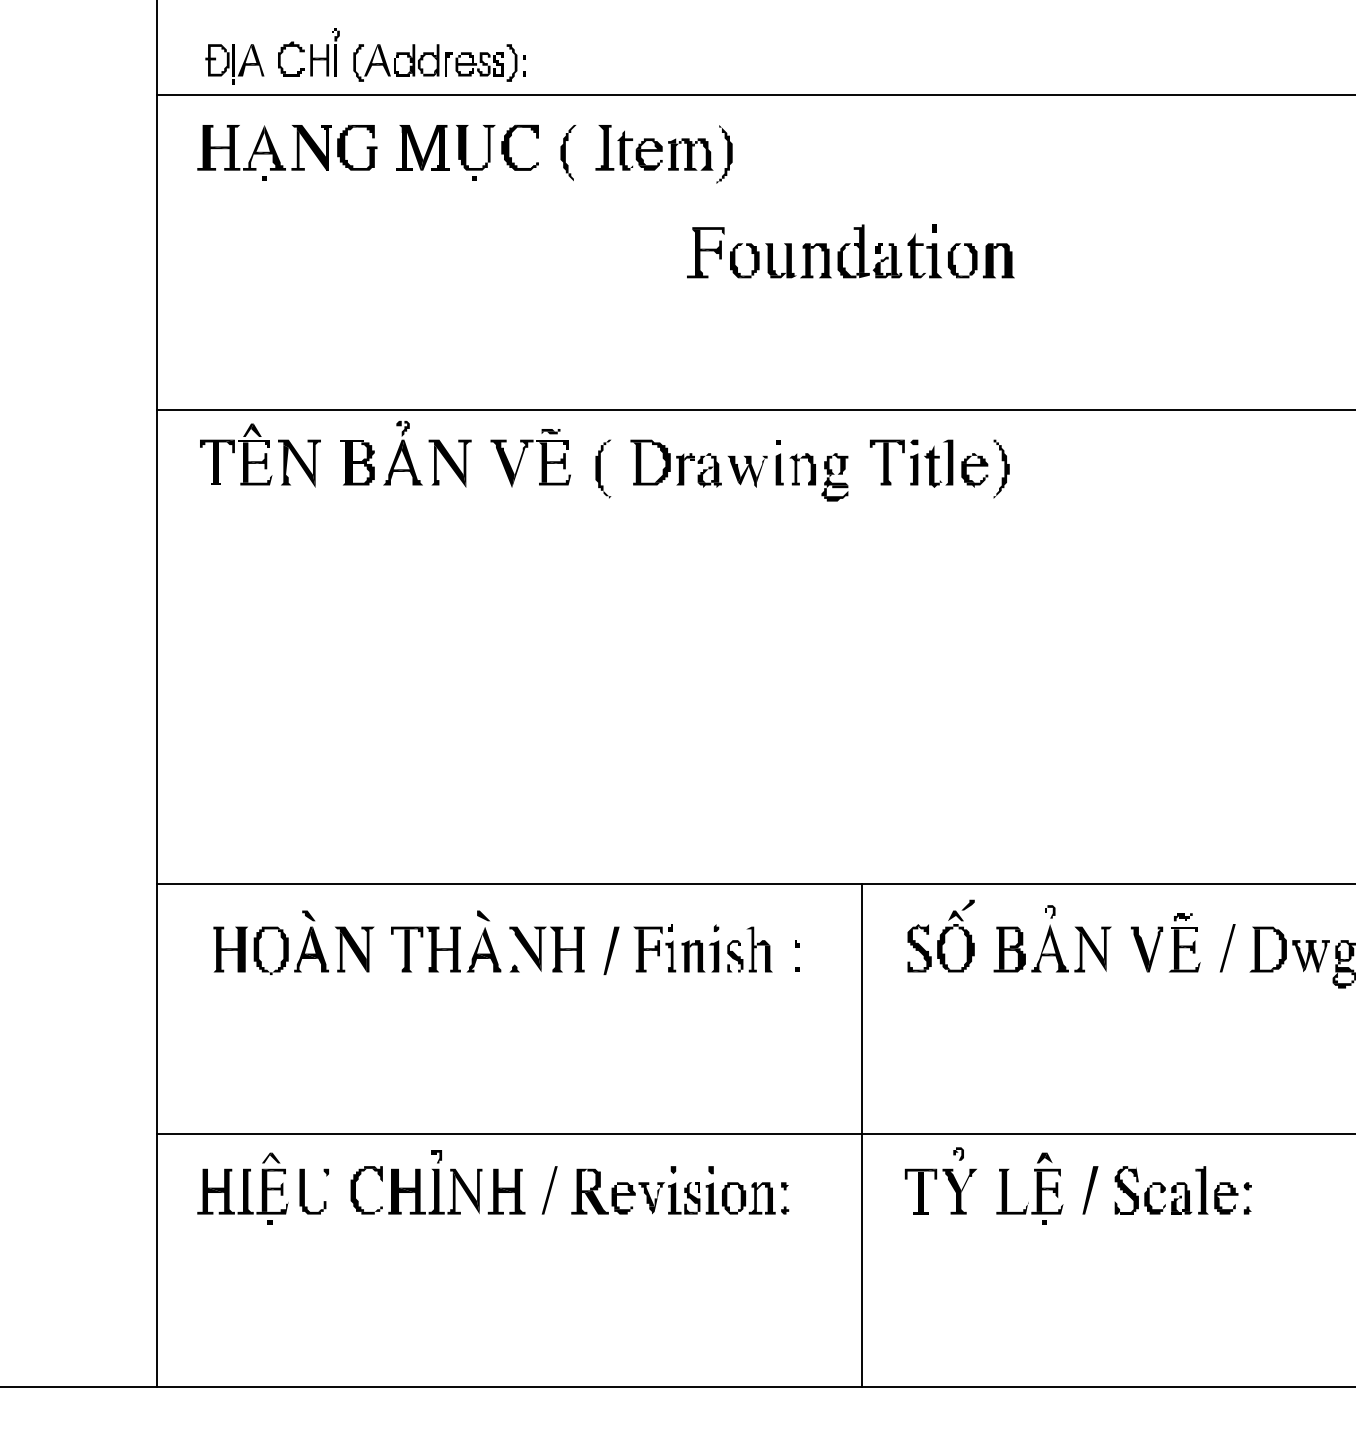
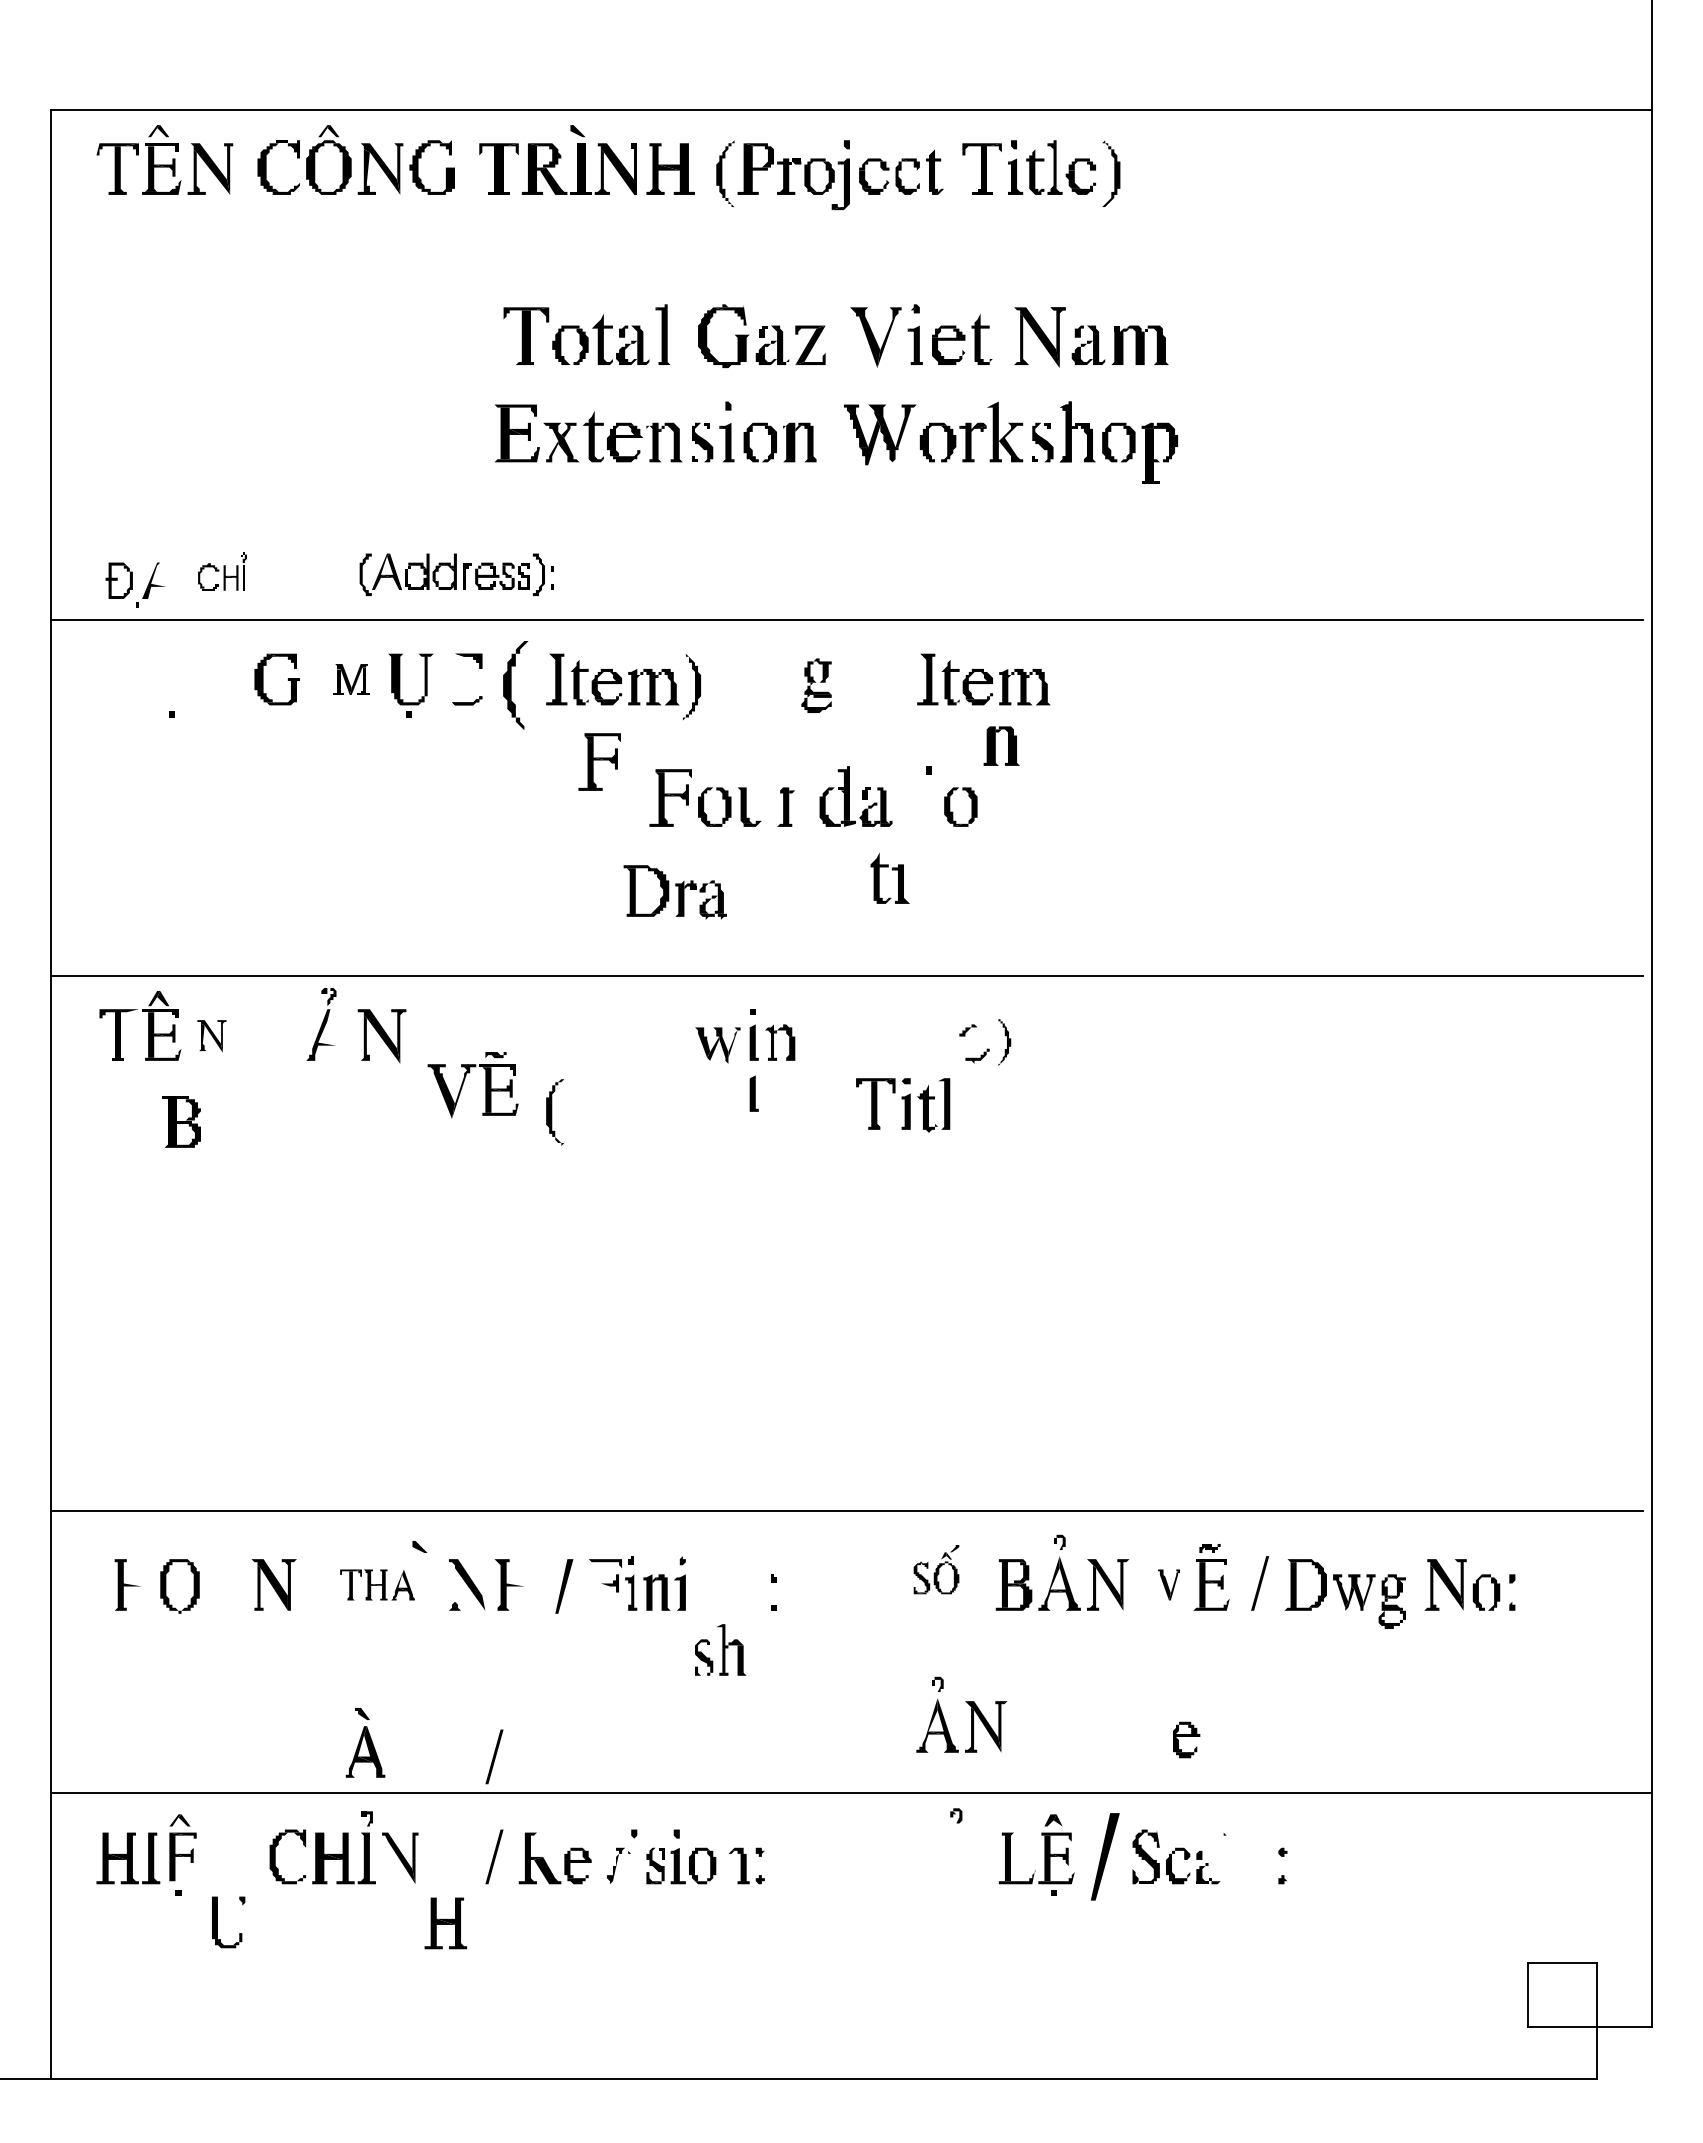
part: (308, 52) -> (222, 571), size x0.7
fill: (233, 60) -> (137, 580), removed
fill: (254, 60) -> (161, 580), removed
part: (439, 62) -> (456, 574), moved
fill: (513, 145) -> (453, 677), removed
part: (263, 147) -> (171, 679), removed
part: (423, 147) -> (351, 679), size x0.6
part: (982, 147) -> (983, 679), added
part: (568, 153) -> (515, 685), size x1.4
part: (642, 220) -> (599, 761), added
part: (926, 248) -> (892, 870), moved
fill: (788, 260) -> (764, 806), removed
fill: (822, 260) -> (802, 806), removed
part: (998, 260) -> (1001, 745), moved
fill: (229, 446) -> (132, 1016), removed
part: (523, 455) -> (464, 1081), moved
part: (357, 462) -> (181, 1121), moved
fill: (409, 462) -> (336, 1034), removed
part: (299, 463) -> (211, 1036), size x0.6
part: (675, 463) -> (674, 892), moved
part: (911, 463) -> (903, 1105), moved
part: (602, 469) -> (554, 1112), moved
fill: (974, 469) -> (974, 1042), removed
part: (1001, 469) -> (1004, 1042), size x0.7
part: (834, 477) -> (816, 685), moved
part: (779, 514) -> (753, 1093), added
part: (941, 935) -> (936, 1569), size x0.6
part: (311, 941) -> (365, 1742), moved
fill: (234, 949) -> (138, 1584), removed
part: (446, 949) -> (377, 1584), size x0.6
fill: (539, 949) -> (483, 1584), removed
fill: (573, 949) -> (521, 1584), removed
part: (749, 949) -> (720, 1649), moved
part: (1146, 949) -> (1168, 1584), size x0.6
fill: (643, 950) -> (600, 1586), removed
part: (972, 1064) -> (971, 1714), added
line: (549, 1101) -> (494, 1756), added
line: (861, 1135) -> (846, 1794), removed
fill: (586, 1179) -> (535, 1844), removed
part: (951, 1186) -> (948, 1852), removed
part: (1089, 1189) -> (1104, 1856), size x1.6
fill: (1201, 1189) -> (1230, 1856), removed
part: (304, 1191) -> (217, 1922), moved
part: (506, 1191) -> (445, 1923), moved
fill: (454, 1192) -> (386, 1859), removed
fill: (646, 1194) -> (603, 1861), removed
fill: (674, 1197) -> (635, 1865), removed
fill: (755, 1197) -> (726, 1865), removed
fill: (1182, 1197) -> (1209, 1864), removed
part: (1226, 1197) -> (1186, 1739), moved
fill: (272, 1207) -> (181, 1876), removed

